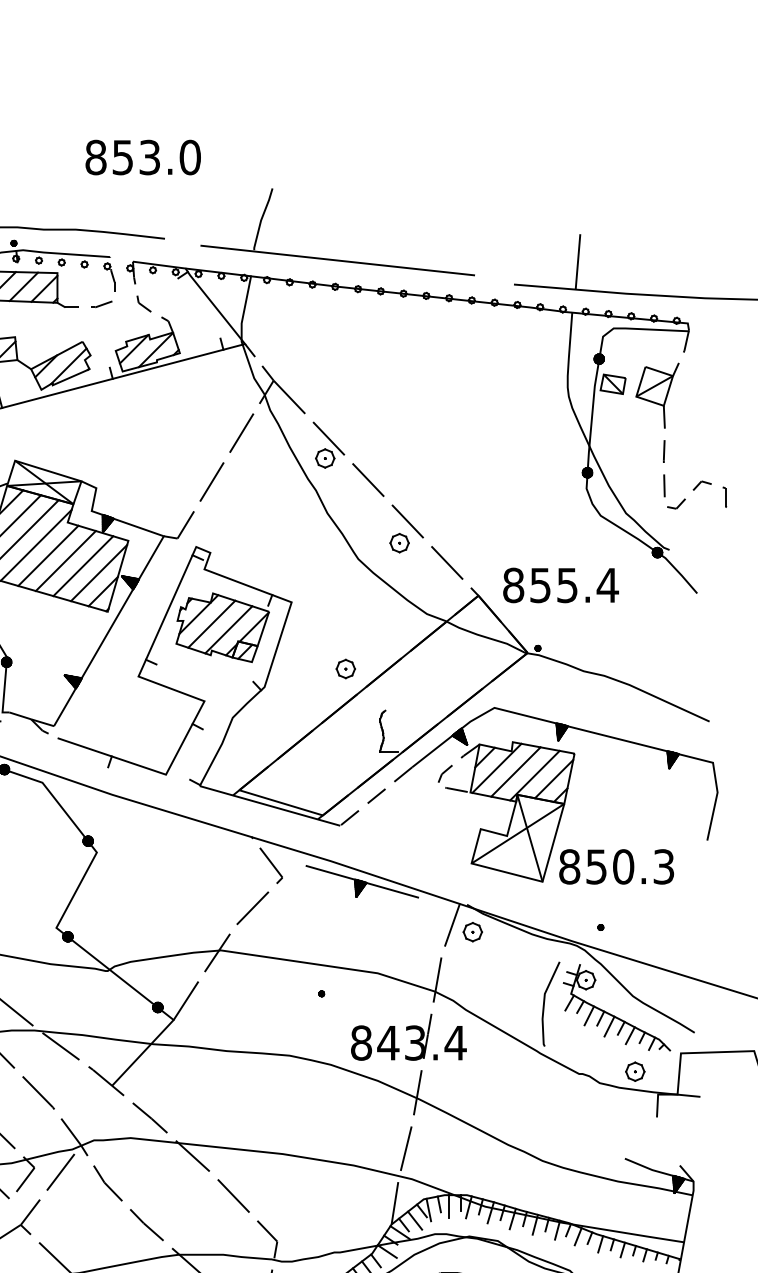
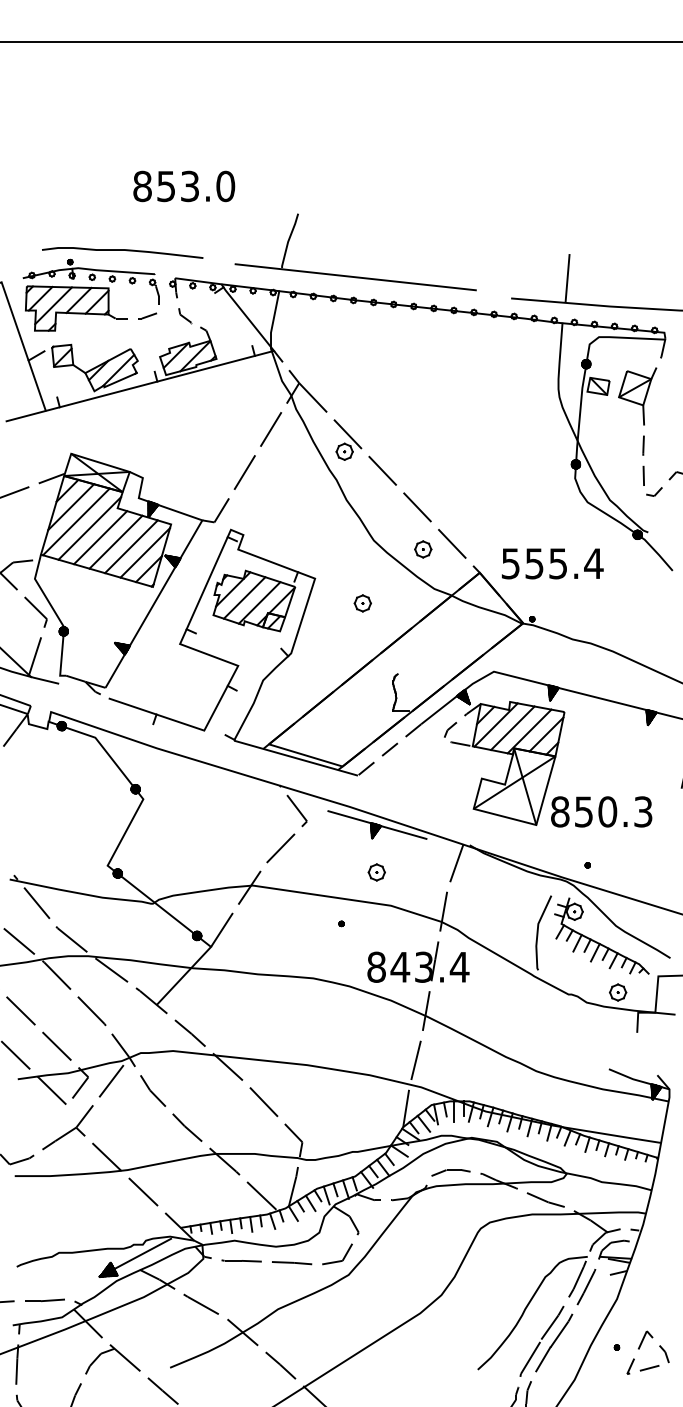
part: (399, 543) -> (423, 549), moved
text: (513, 585) -> (510, 563), 855.4 -> 555.4
part: (345, 669) -> (362, 603), moved
part: (472, 932) -> (376, 872), moved

